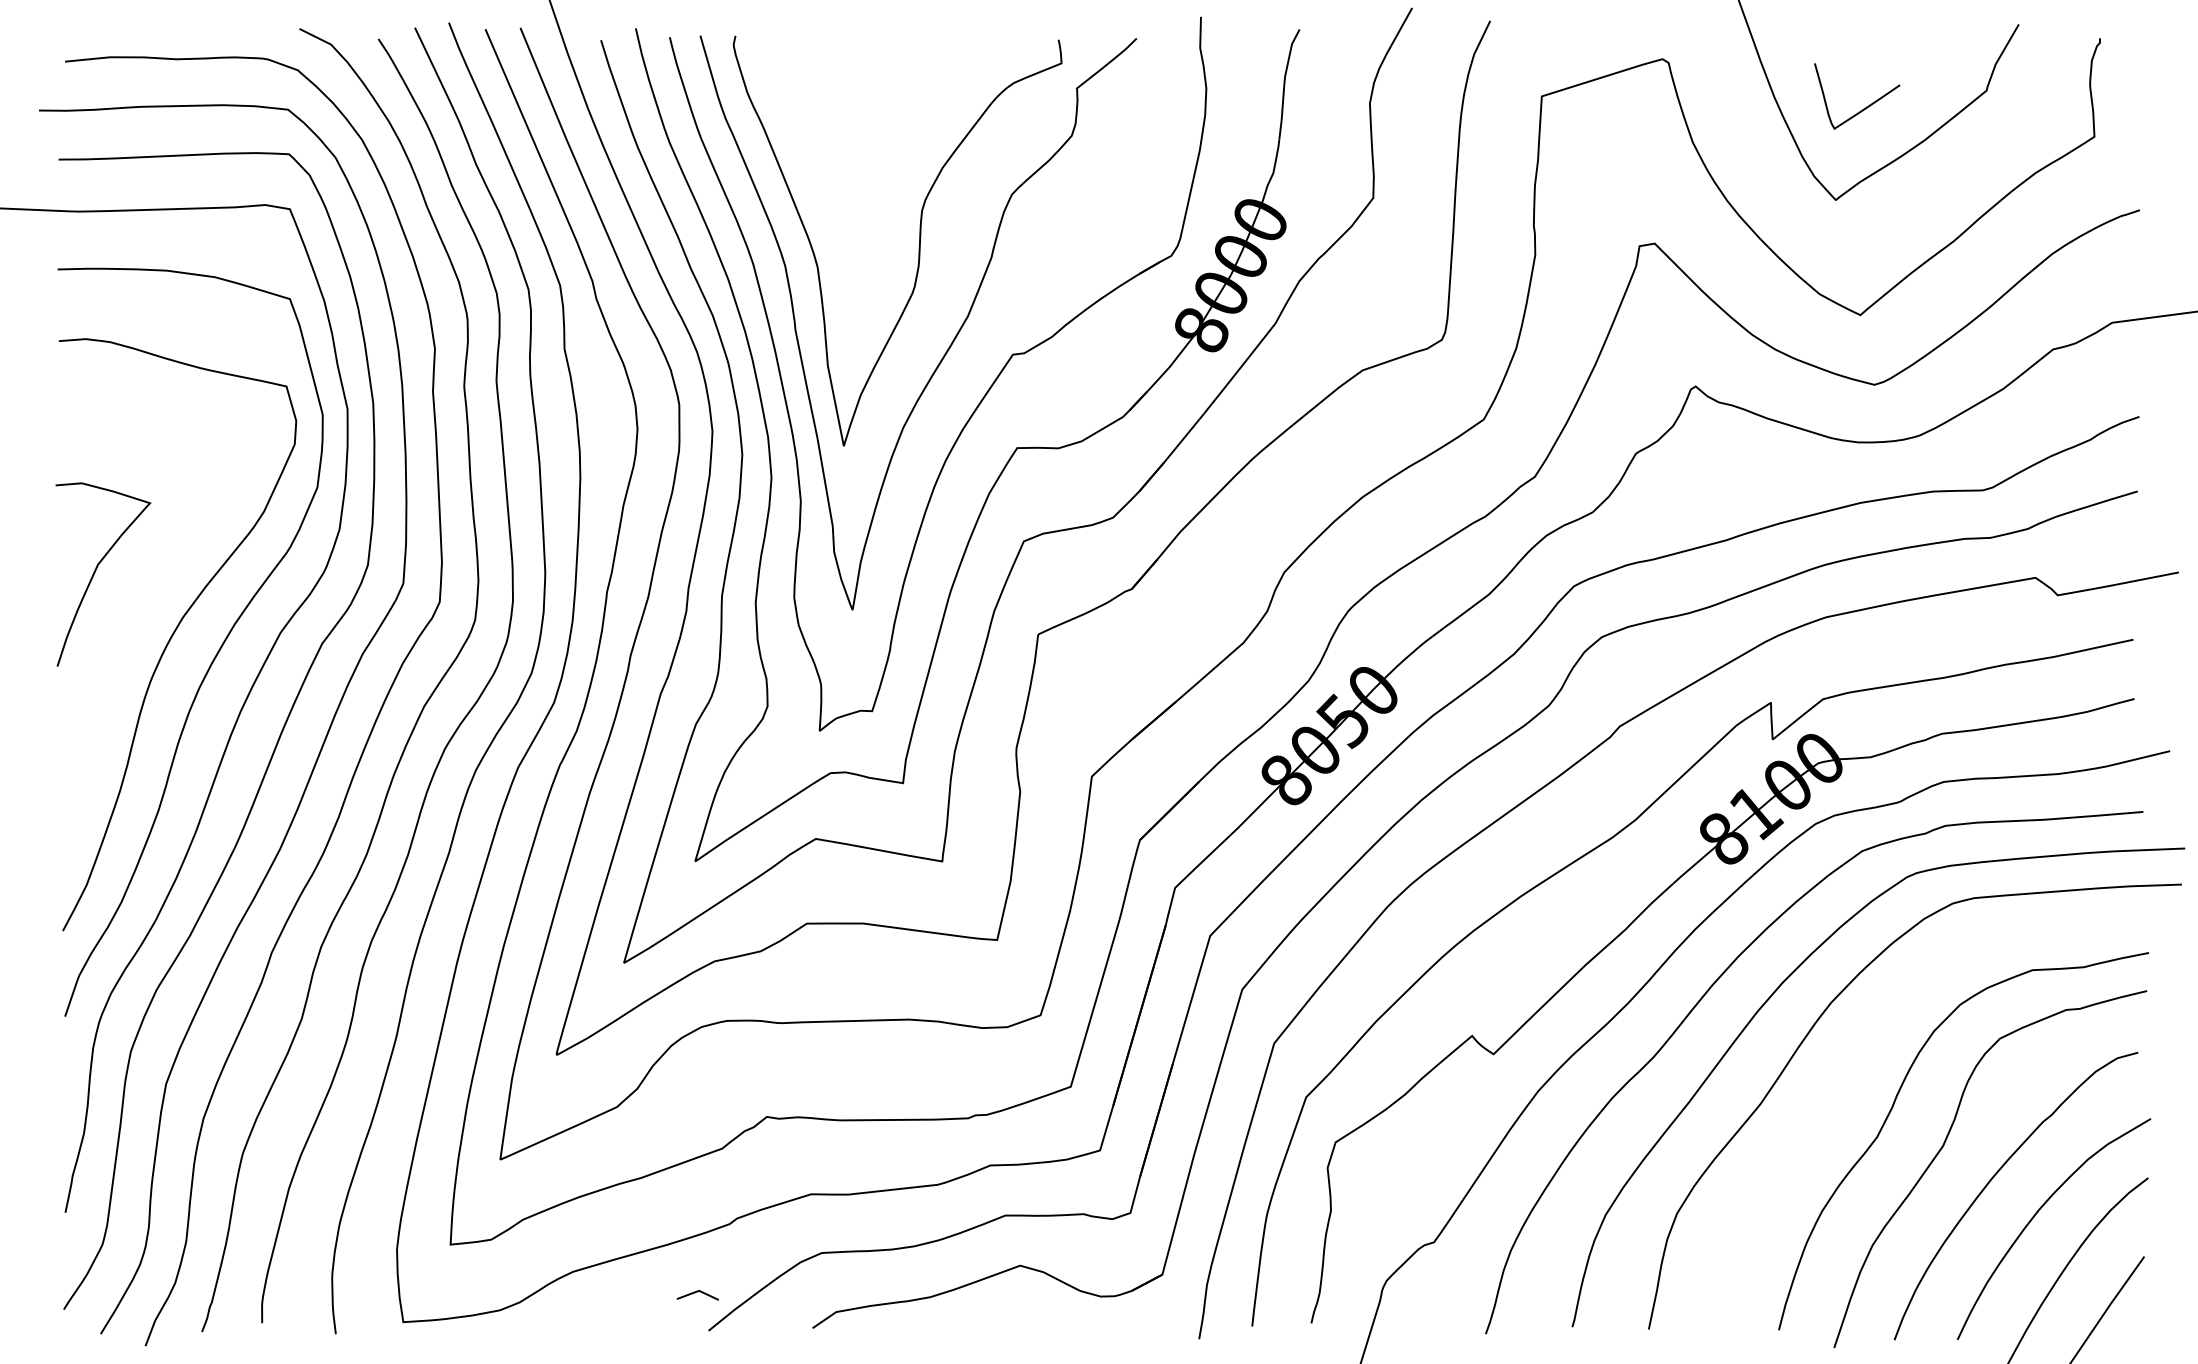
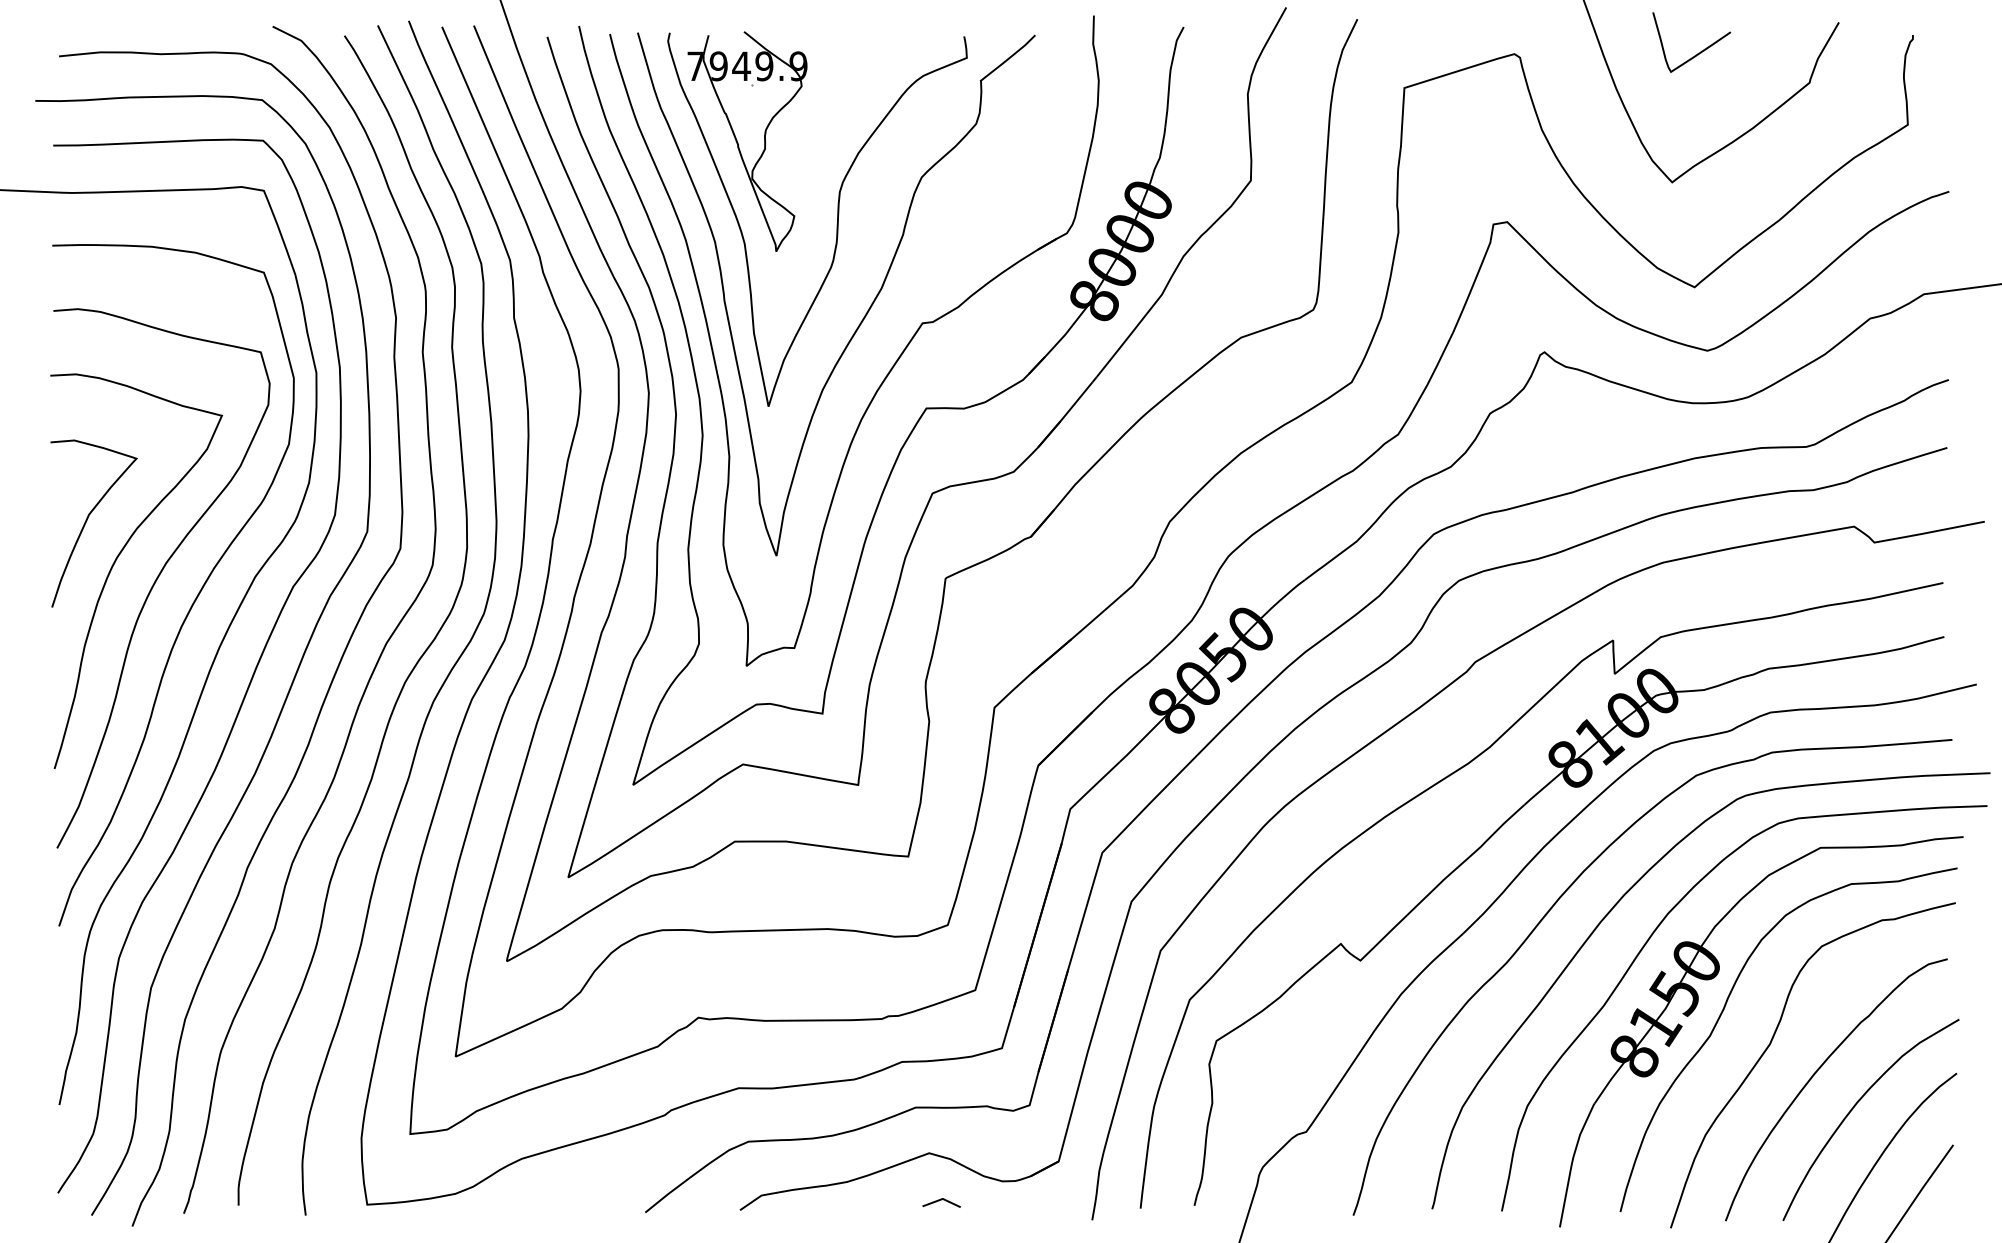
curve: (1863, 108) -> (1697, 53), moved
part: (811, 158) -> (739, 144), added
curve: (127, 616) -> (115, 561), added
part: (1864, 1101) -> (1698, 1003), added
line: (695, 1293) -> (939, 1201), moved

